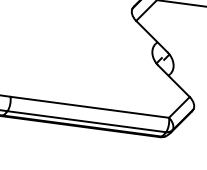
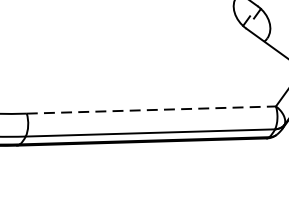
line: (89, 107) -> (151, 110), solid -> dashed

